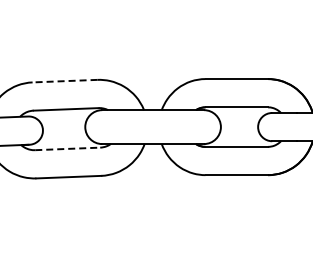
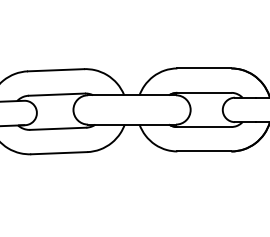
line: (64, 81) -> (55, 70), dashed -> solid
line: (68, 148) -> (58, 128), dashed -> solid

